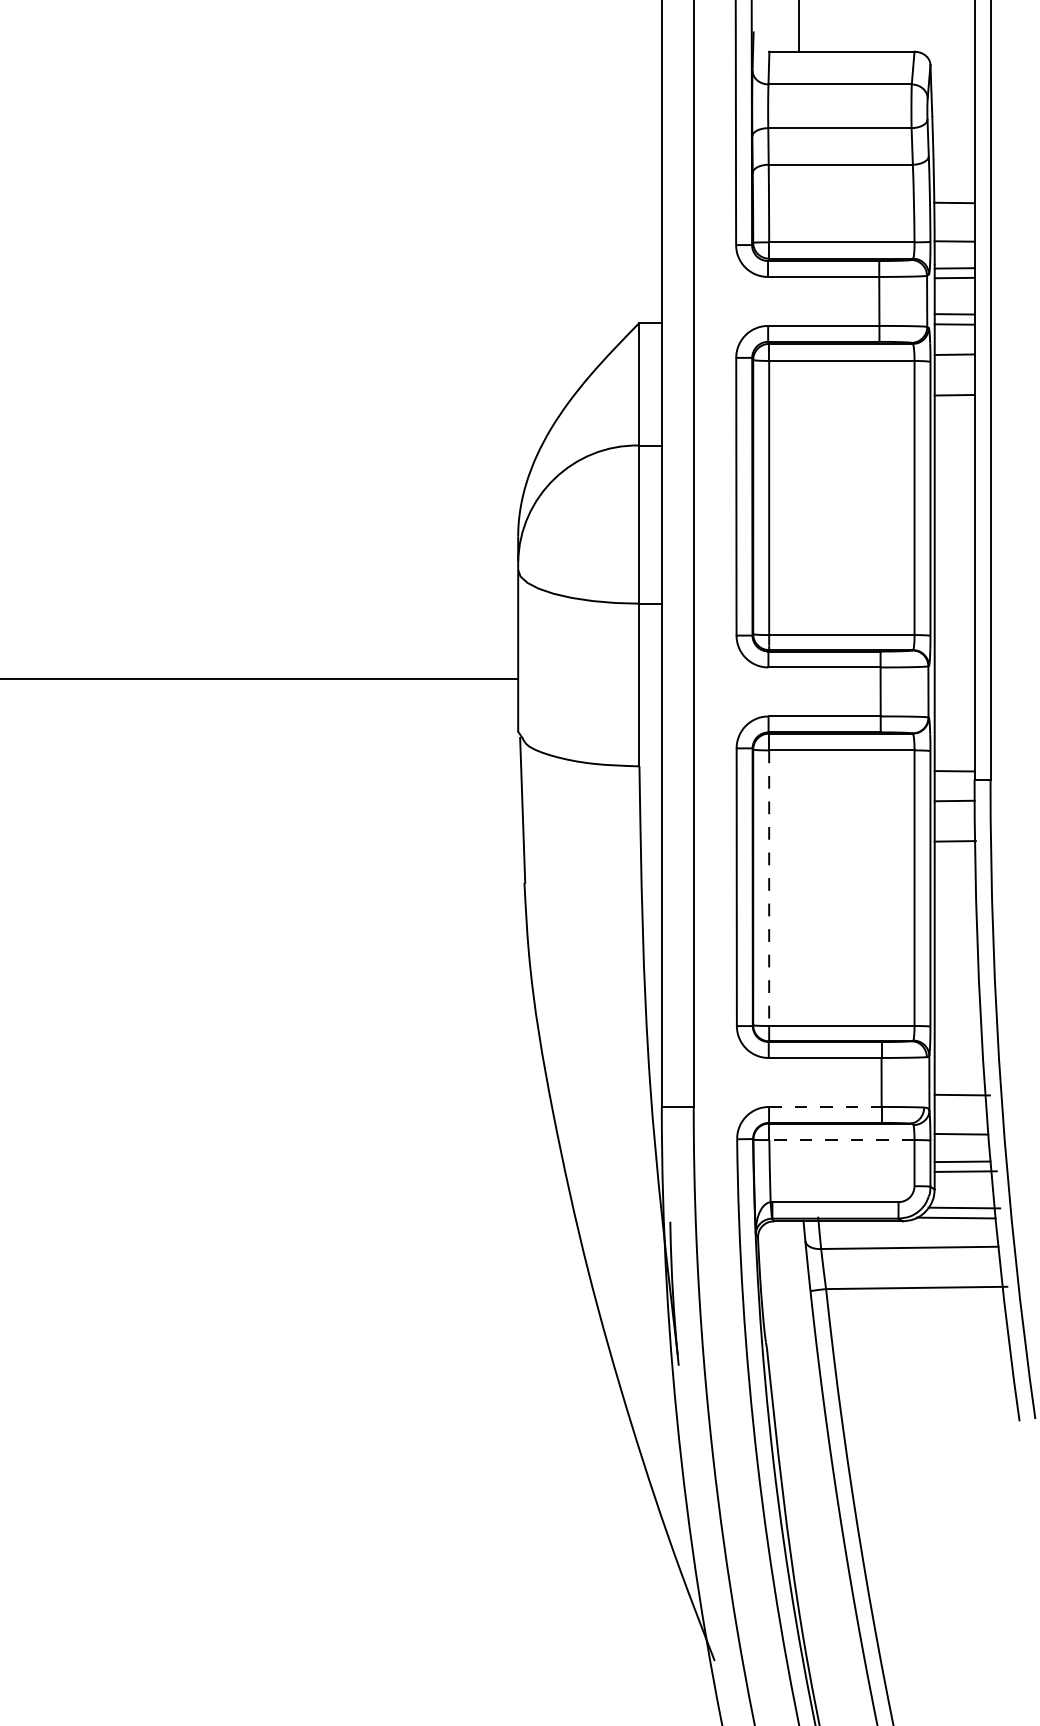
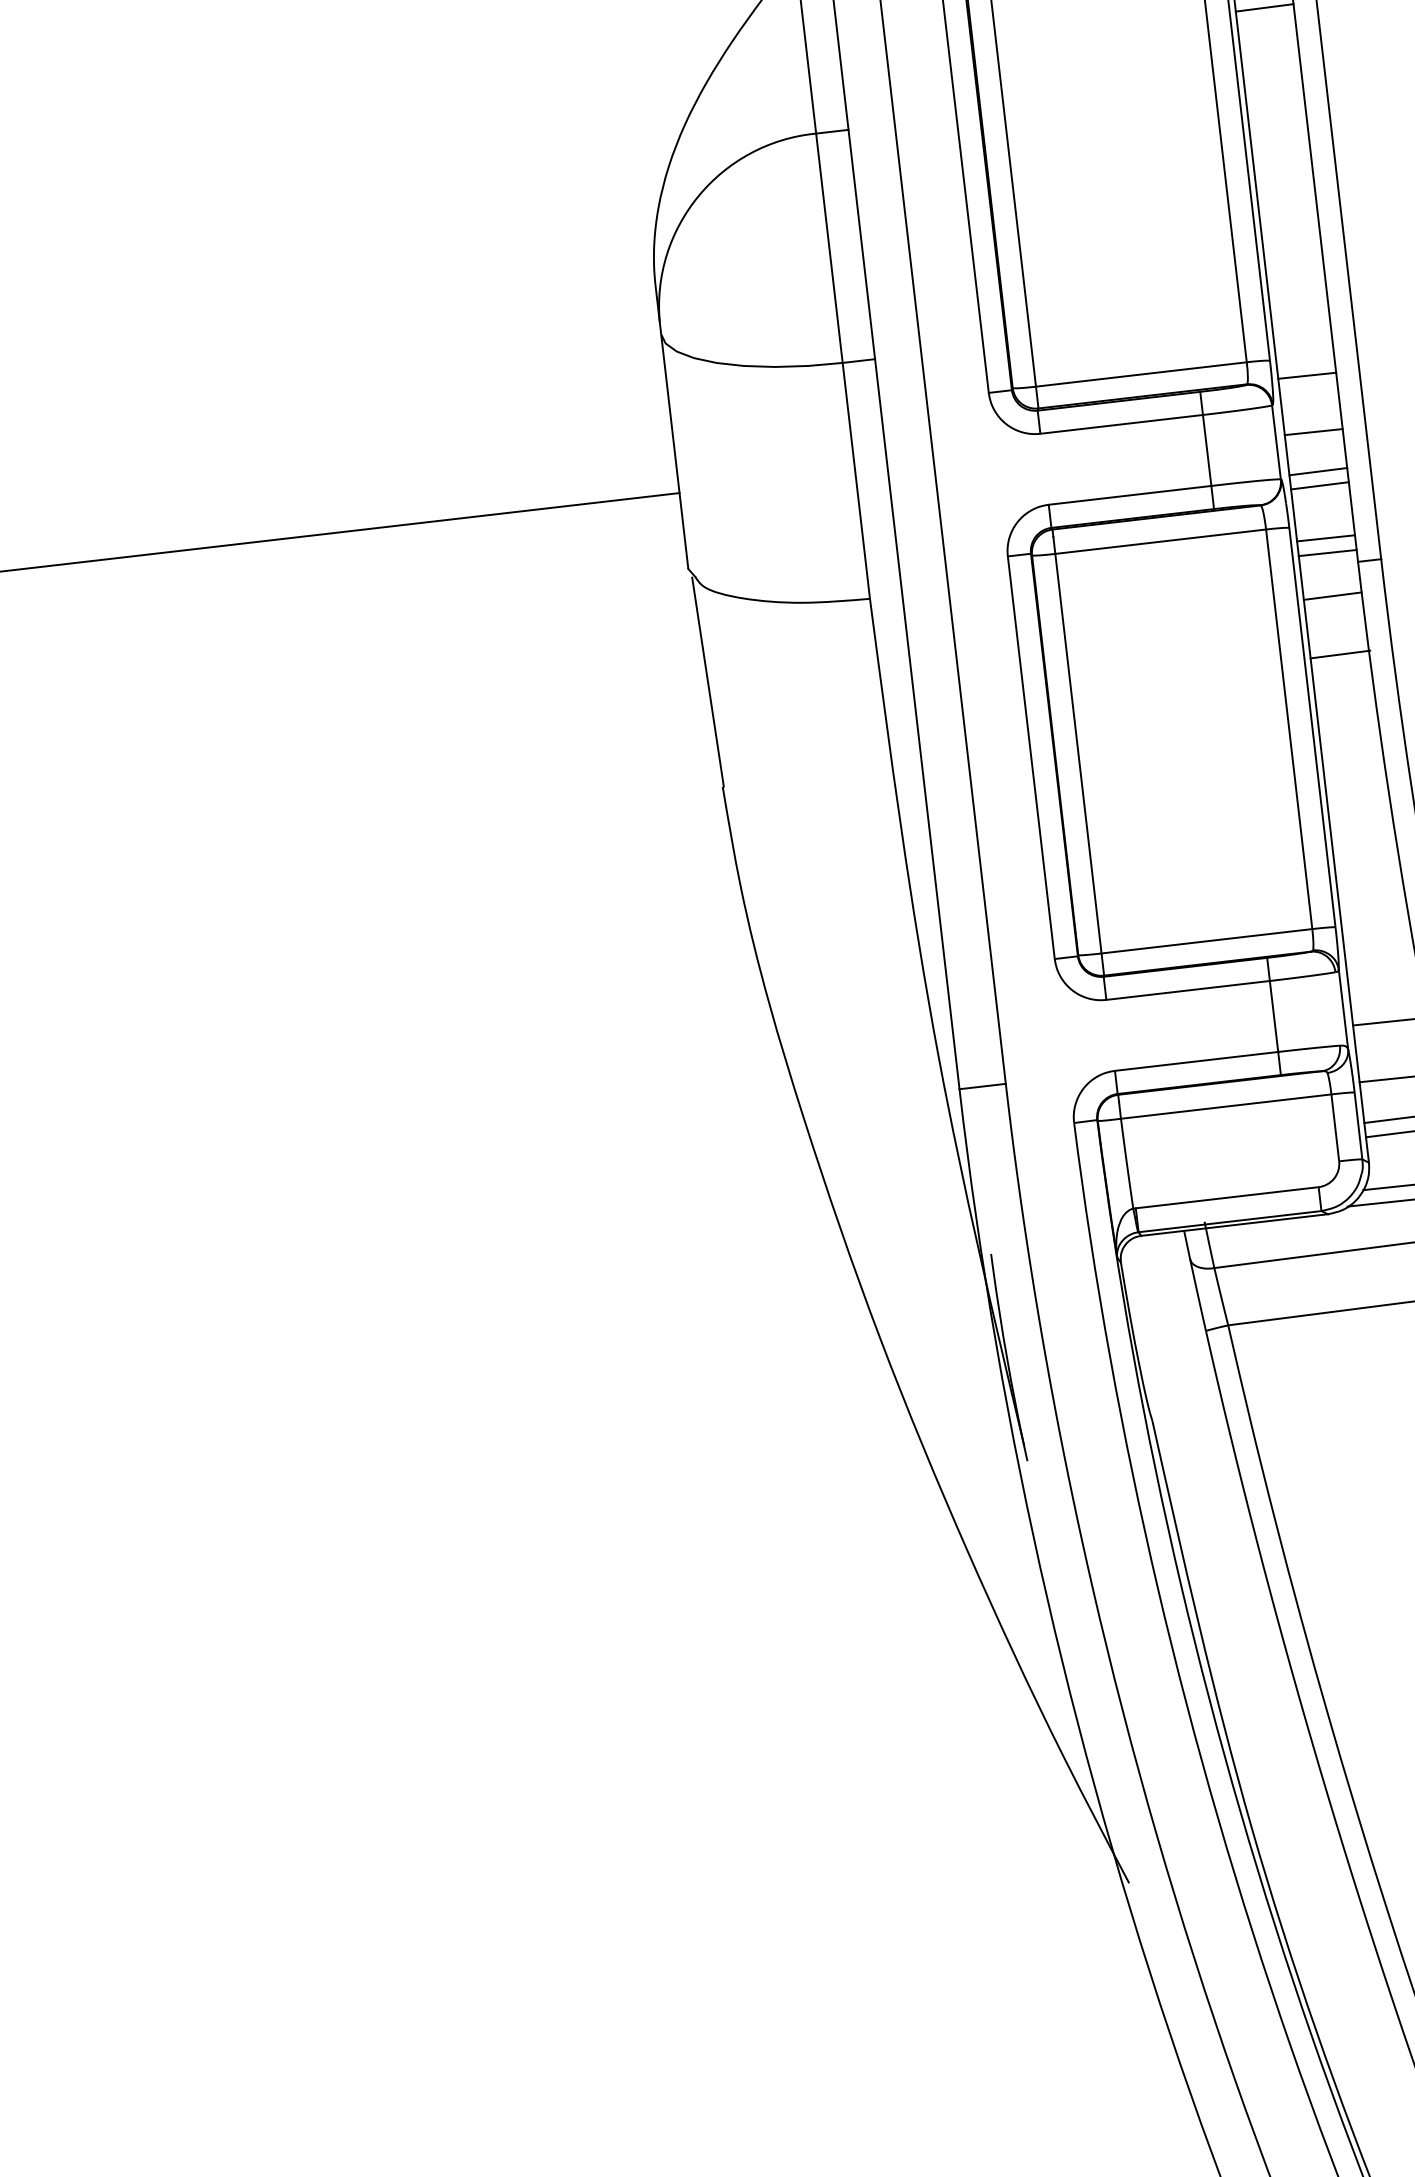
line: (954, 648) -> (1306, 375), added
line: (954, 687) -> (1313, 431), added
line: (954, 714) -> (1318, 470), added
line: (954, 724) -> (1319, 485), added
line: (954, 760) -> (1325, 537), added
line: (769, 888) -> (1078, 754), dashed -> solid
line: (825, 1106) -> (1196, 1060), dashed -> solid
line: (841, 1140) -> (1225, 1107), dashed -> solid

